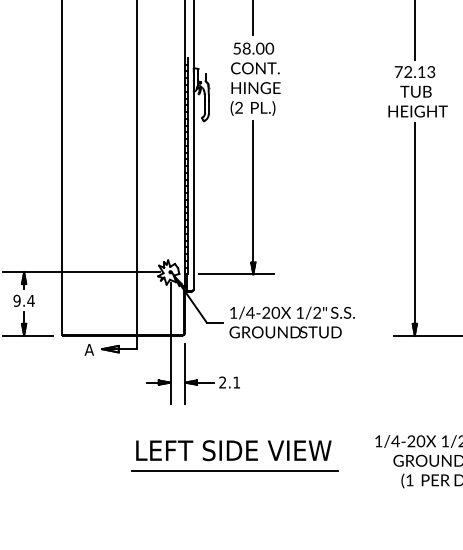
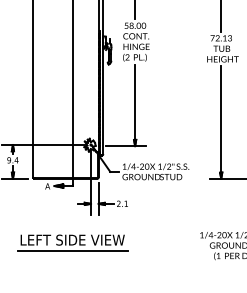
part: (233, 455) -> (72, 242), moved

